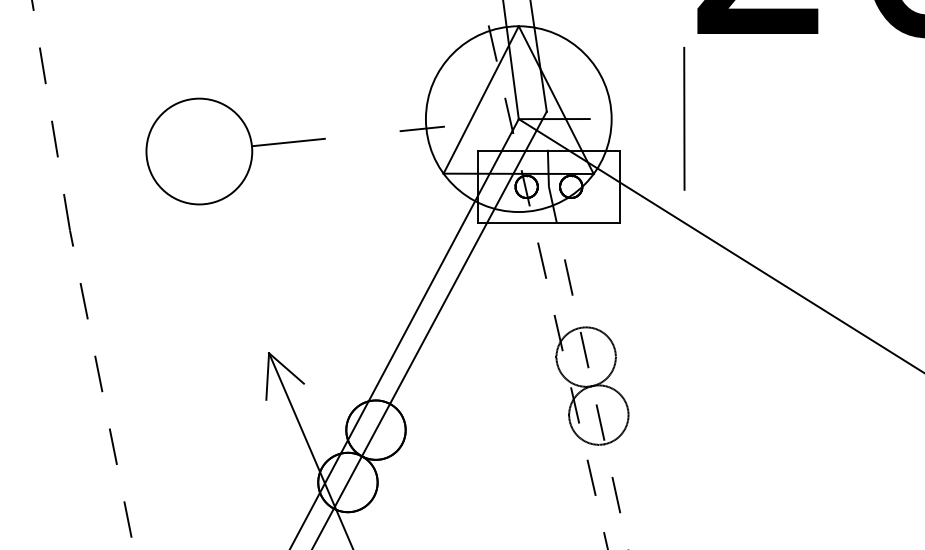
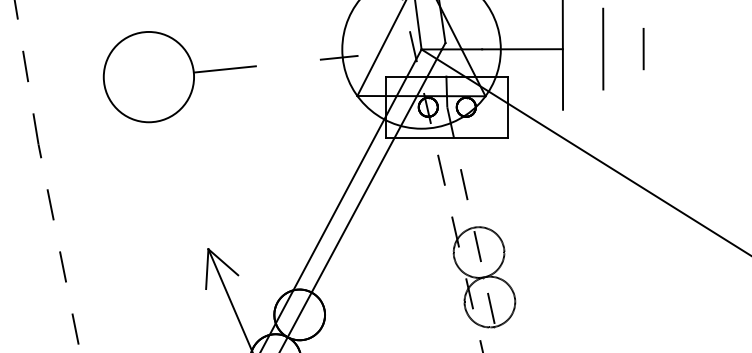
line: (636, 118) -> (522, 48), added
line: (731, 118) -> (603, 48), added
line: (778, 118) -> (643, 48), added

